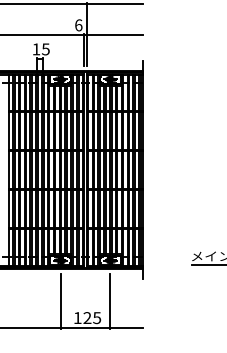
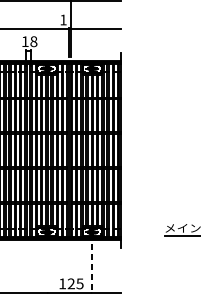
text: (78, 25) -> (63, 20), 6 -> 1
text: (45, 49) -> (33, 41), 15 -> 18
line: (61, 301) -> (47, 268), removed
line: (109, 301) -> (91, 268), solid -> dashed

